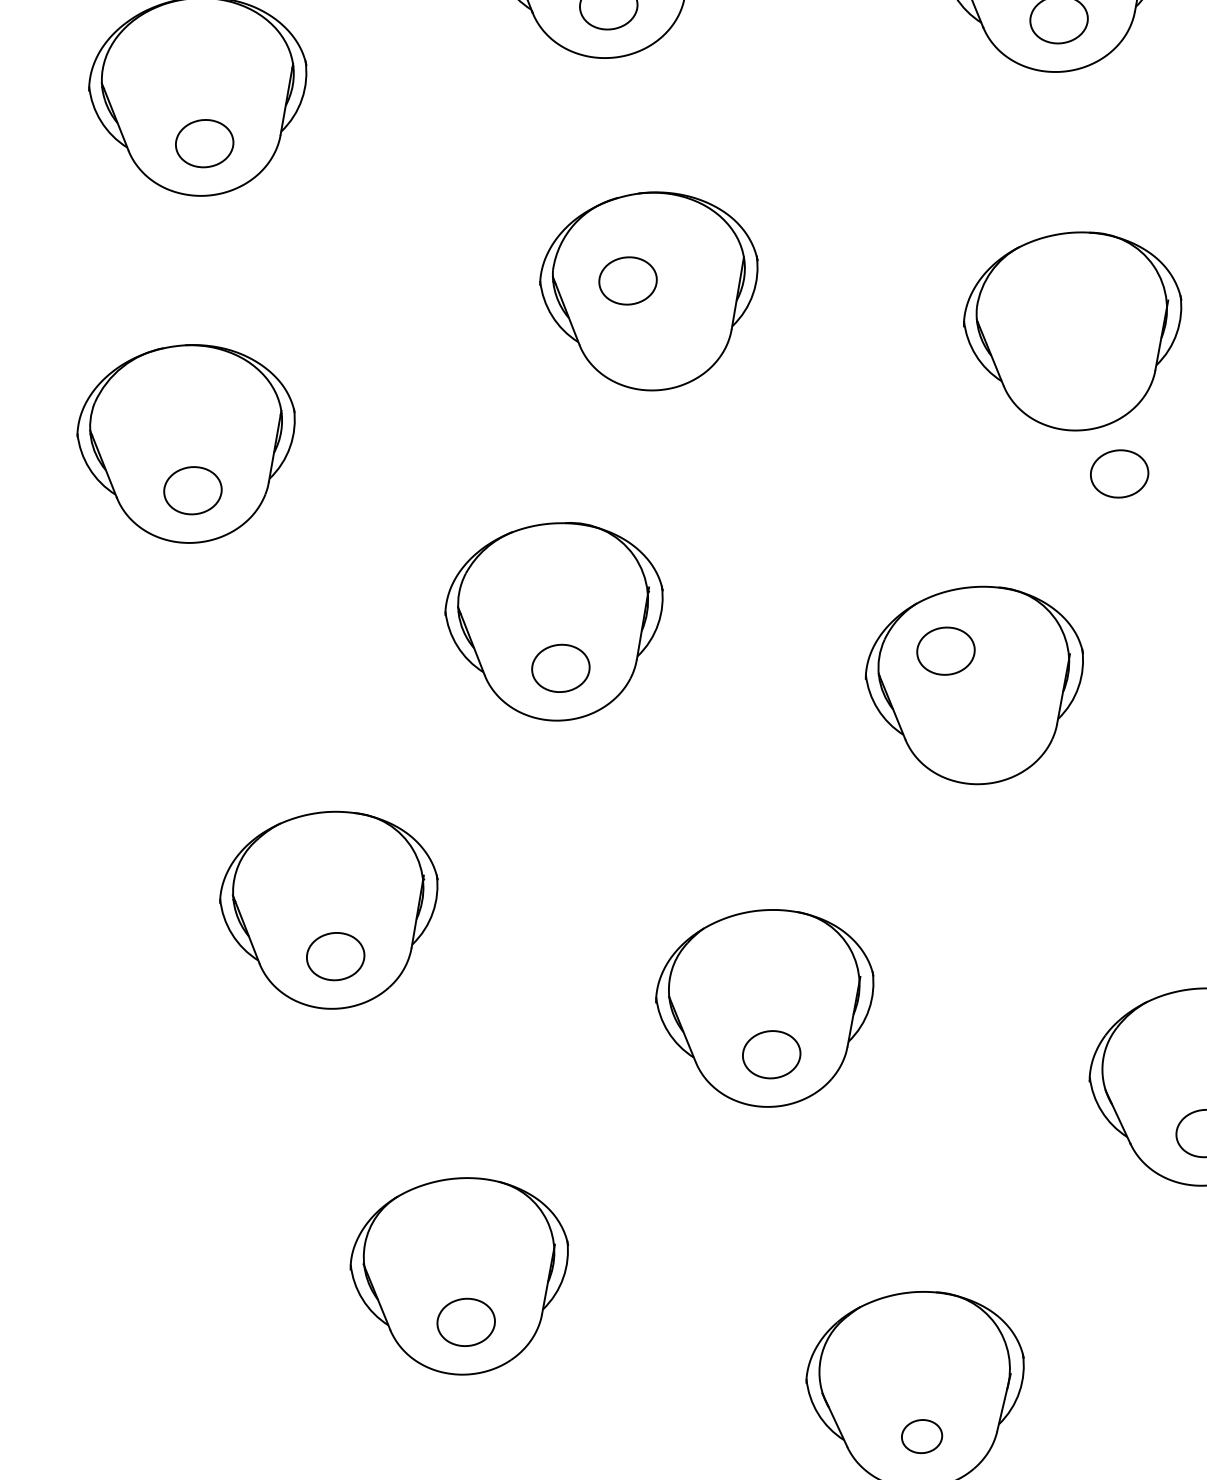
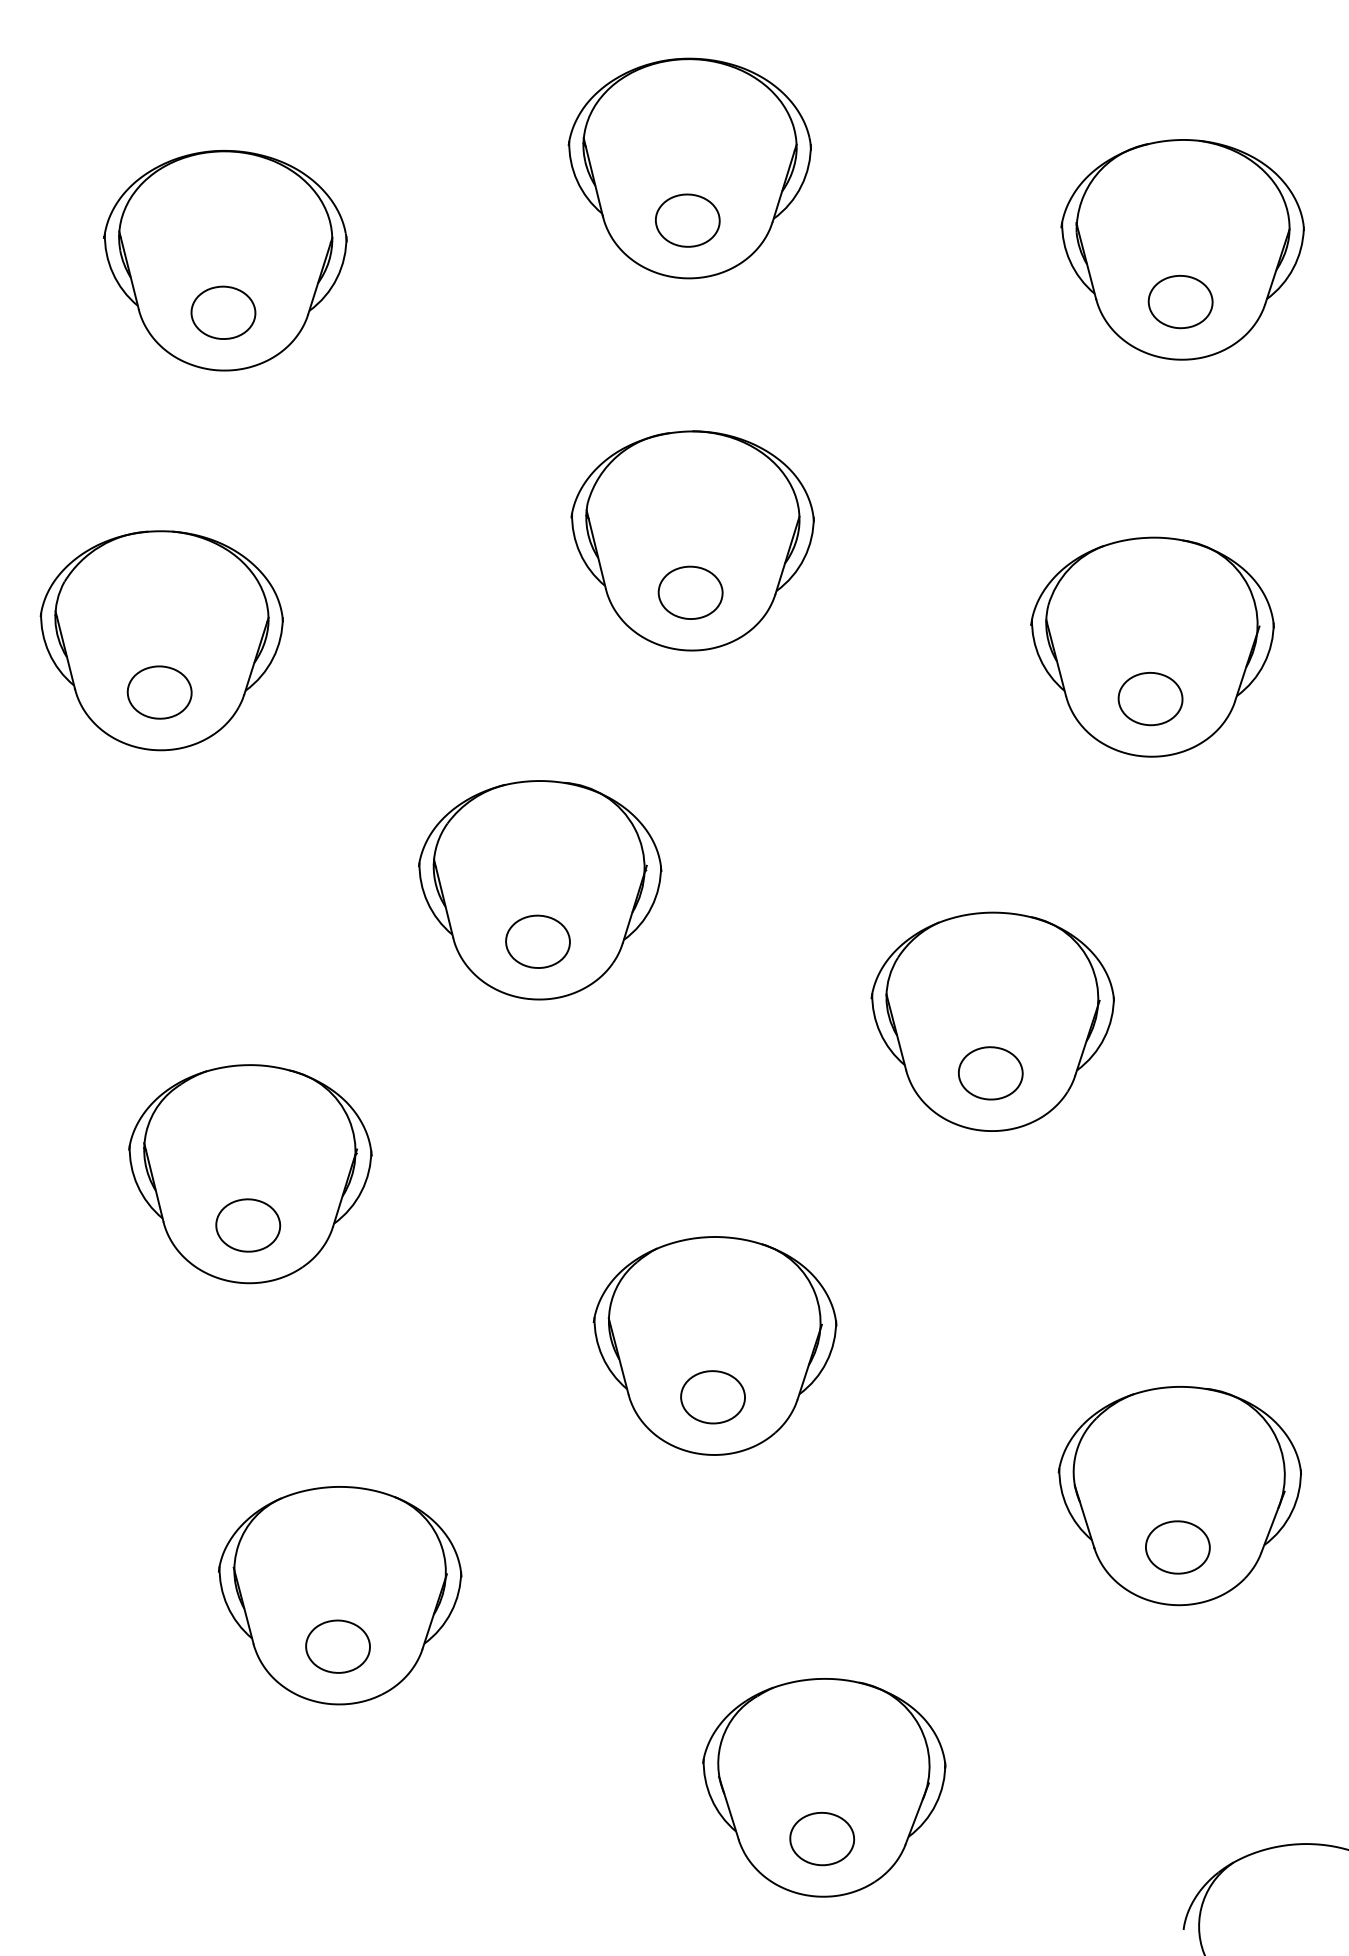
part: (627, 280) -> (690, 592), moved
part: (1119, 474) -> (1150, 699), moved
part: (945, 651) -> (990, 1073), moved
part: (922, 1436) -> (822, 1838), size x1.43

